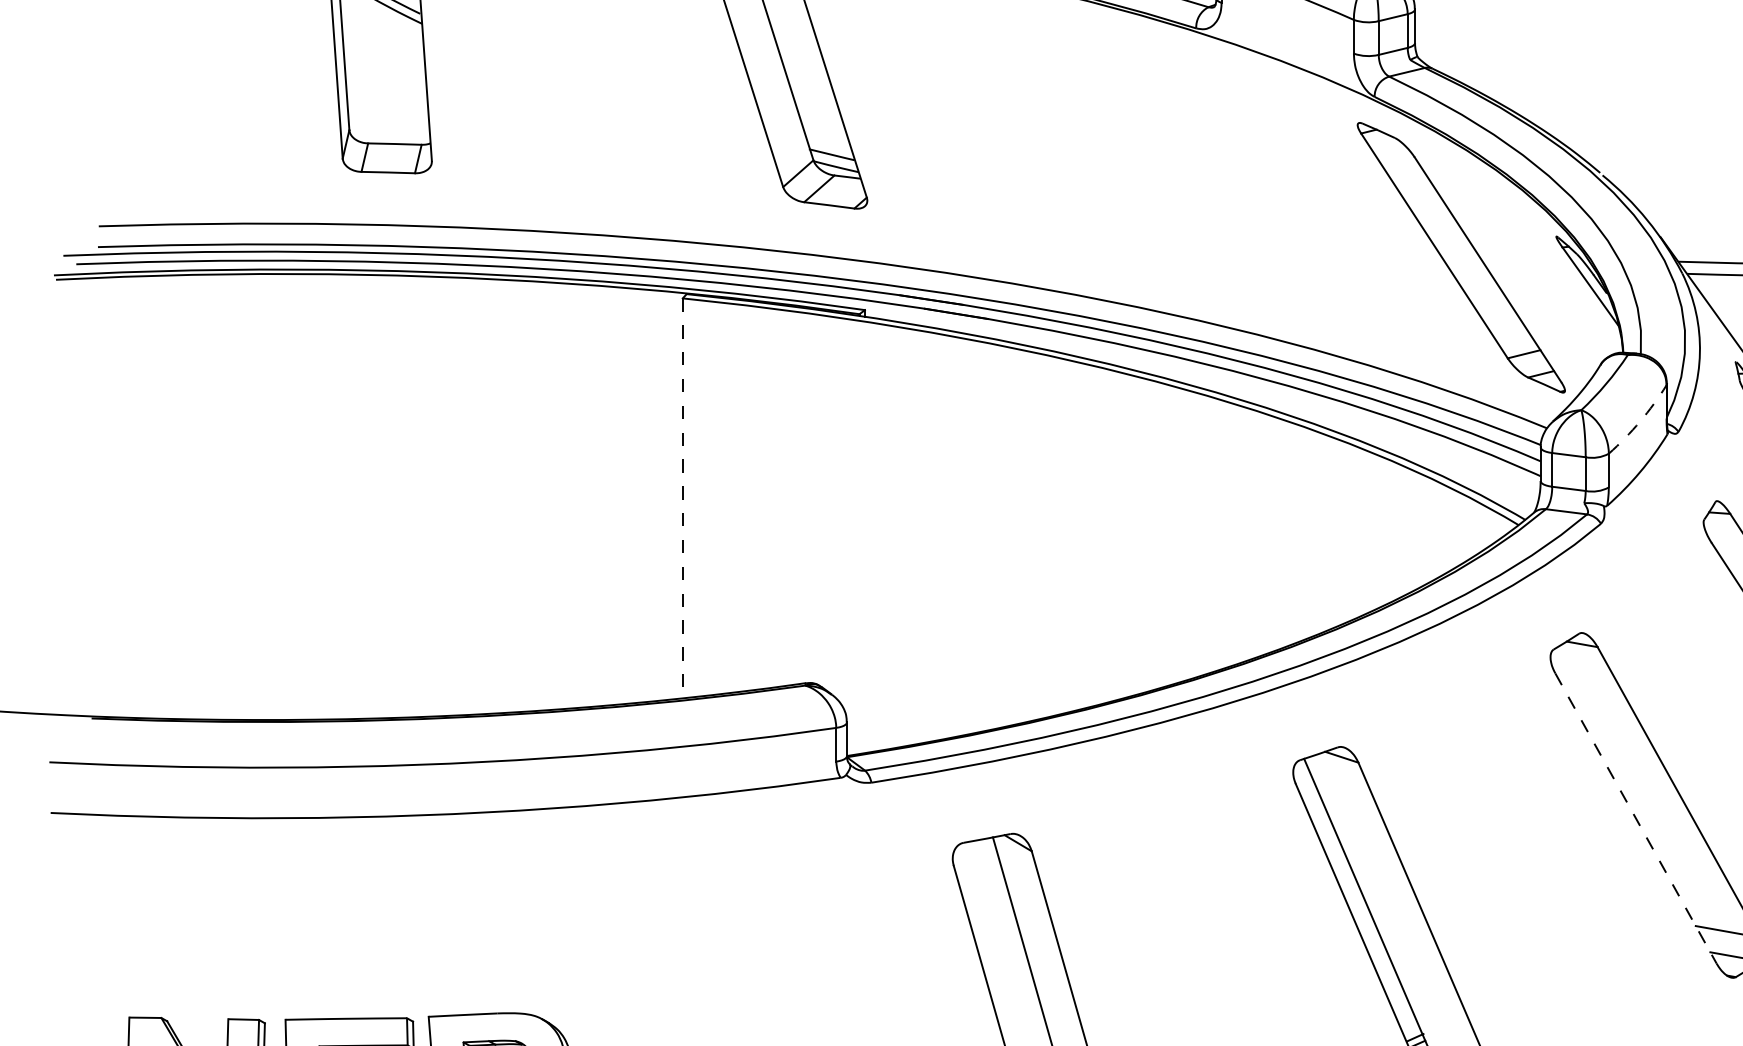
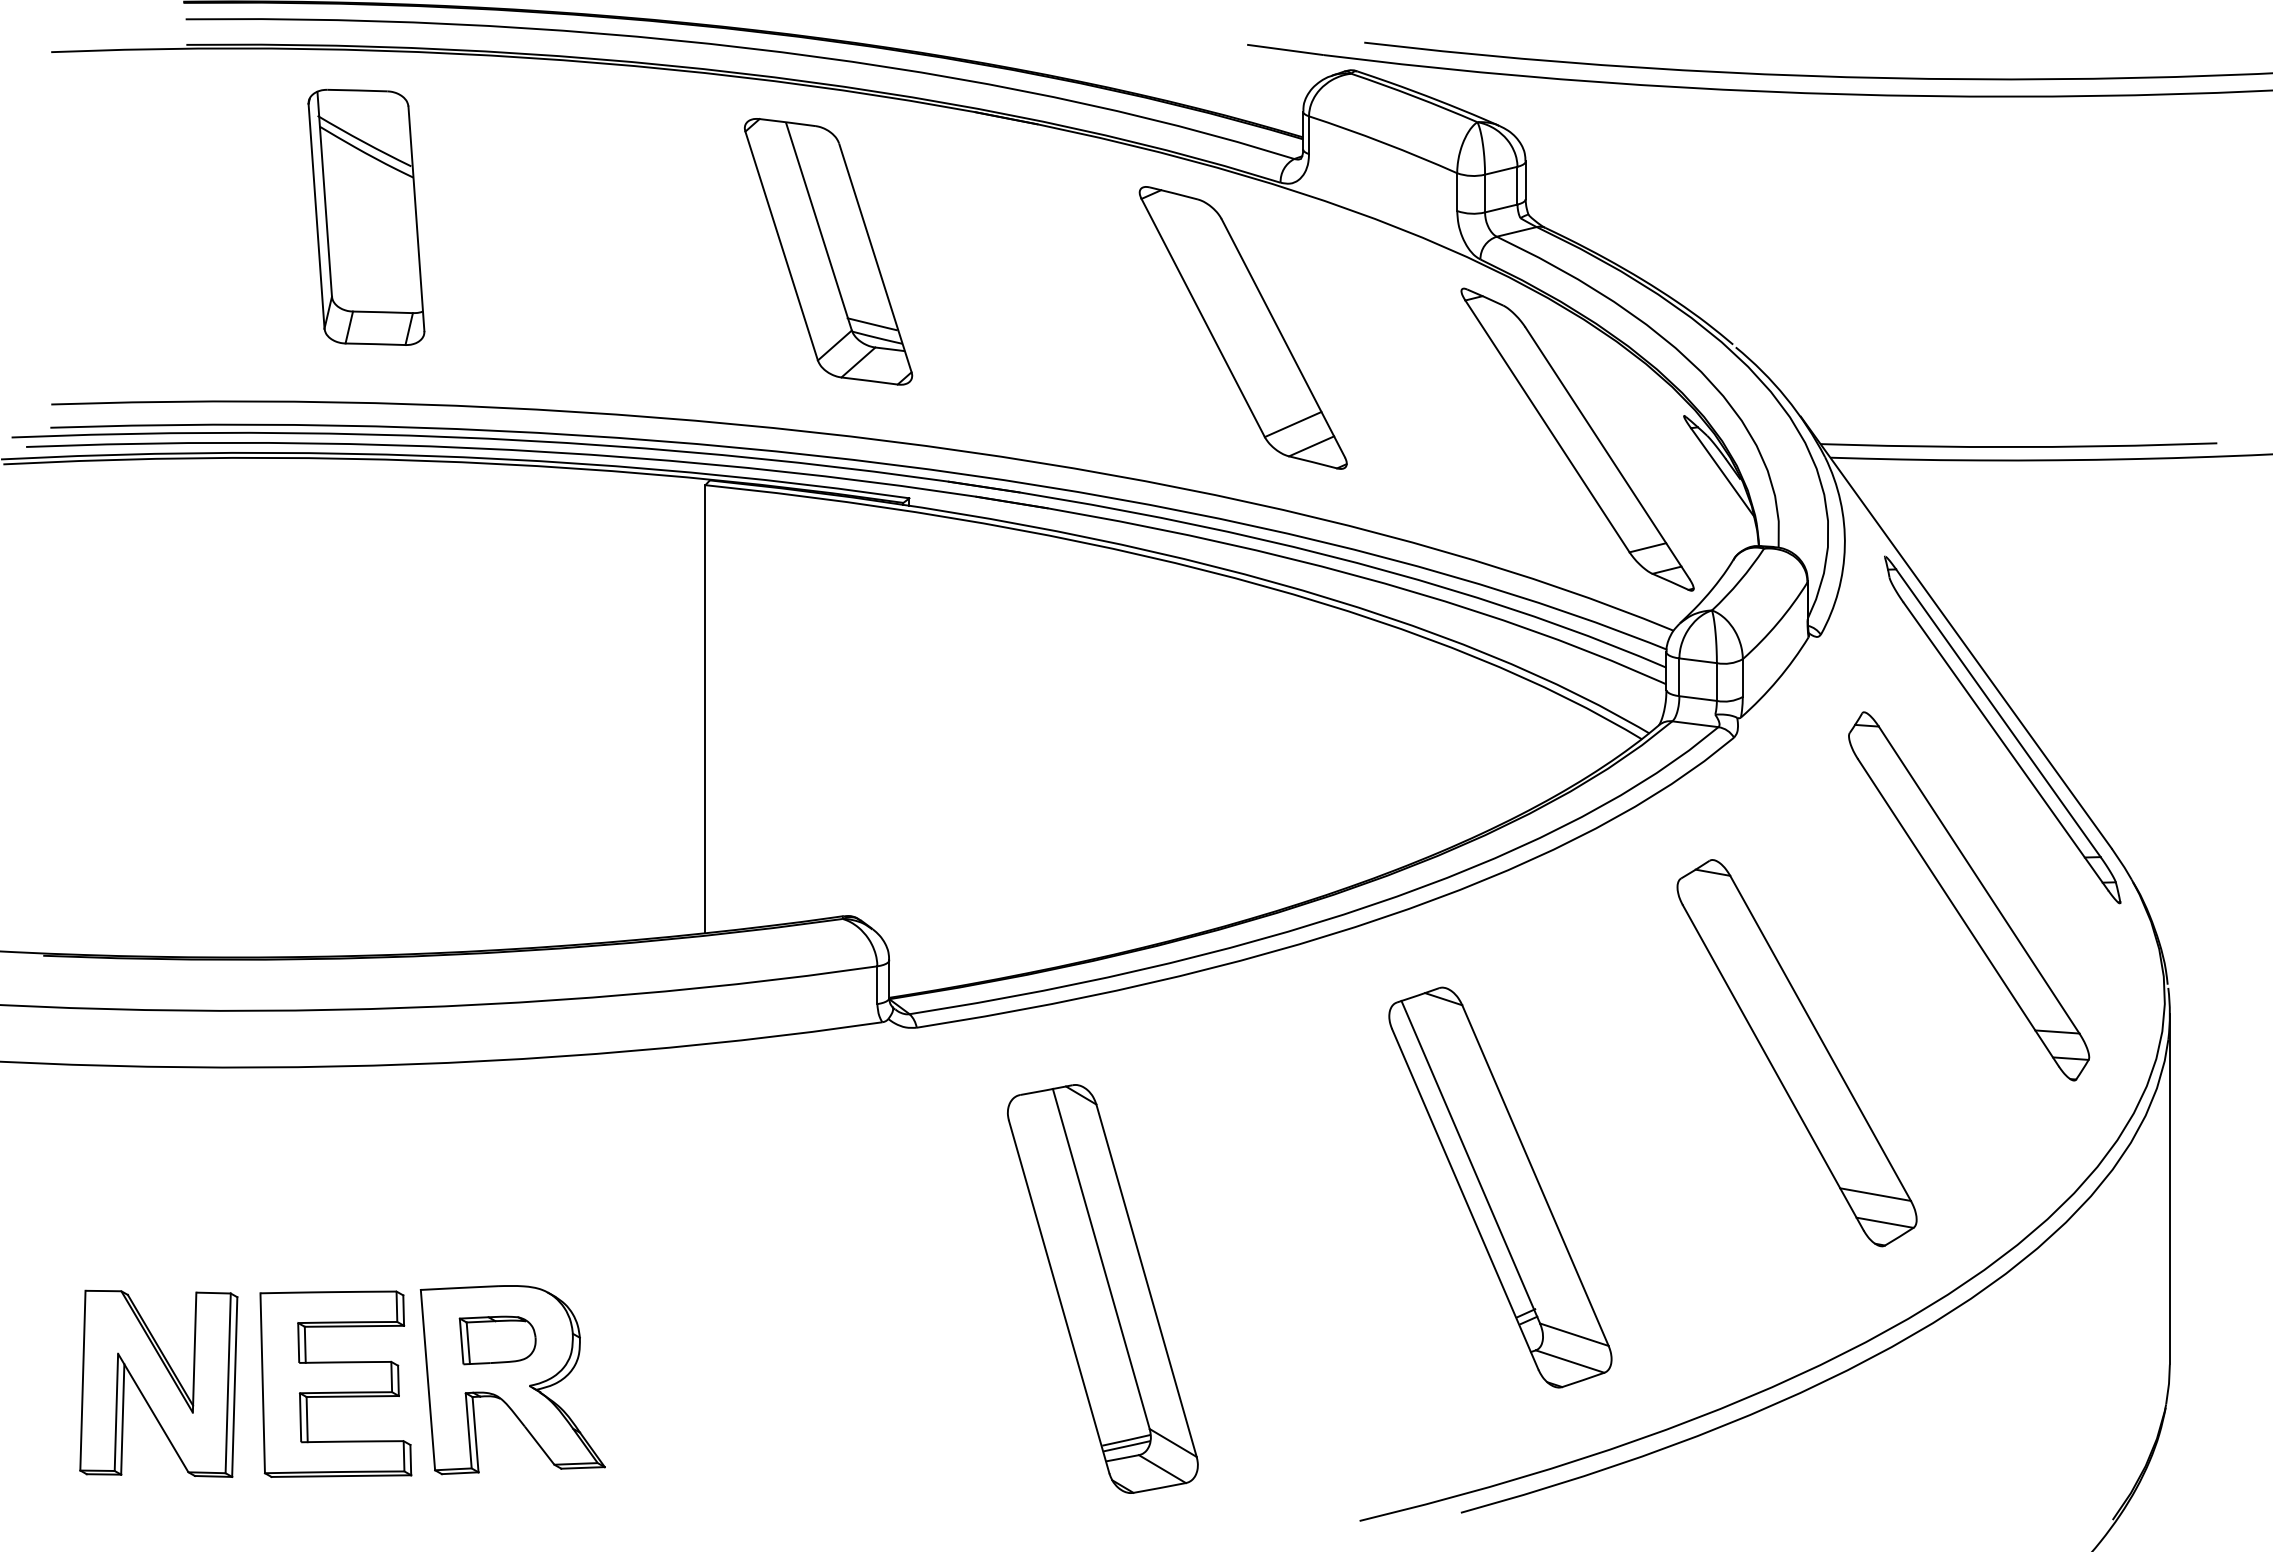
part: (1162, 157) -> (1242, 327), added
arc: (1639, 421) -> (1777, 623), dashed -> solid
line: (682, 498) -> (705, 709), dashed -> solid
line: (1636, 818) -> (1773, 1067), dashed -> solid

